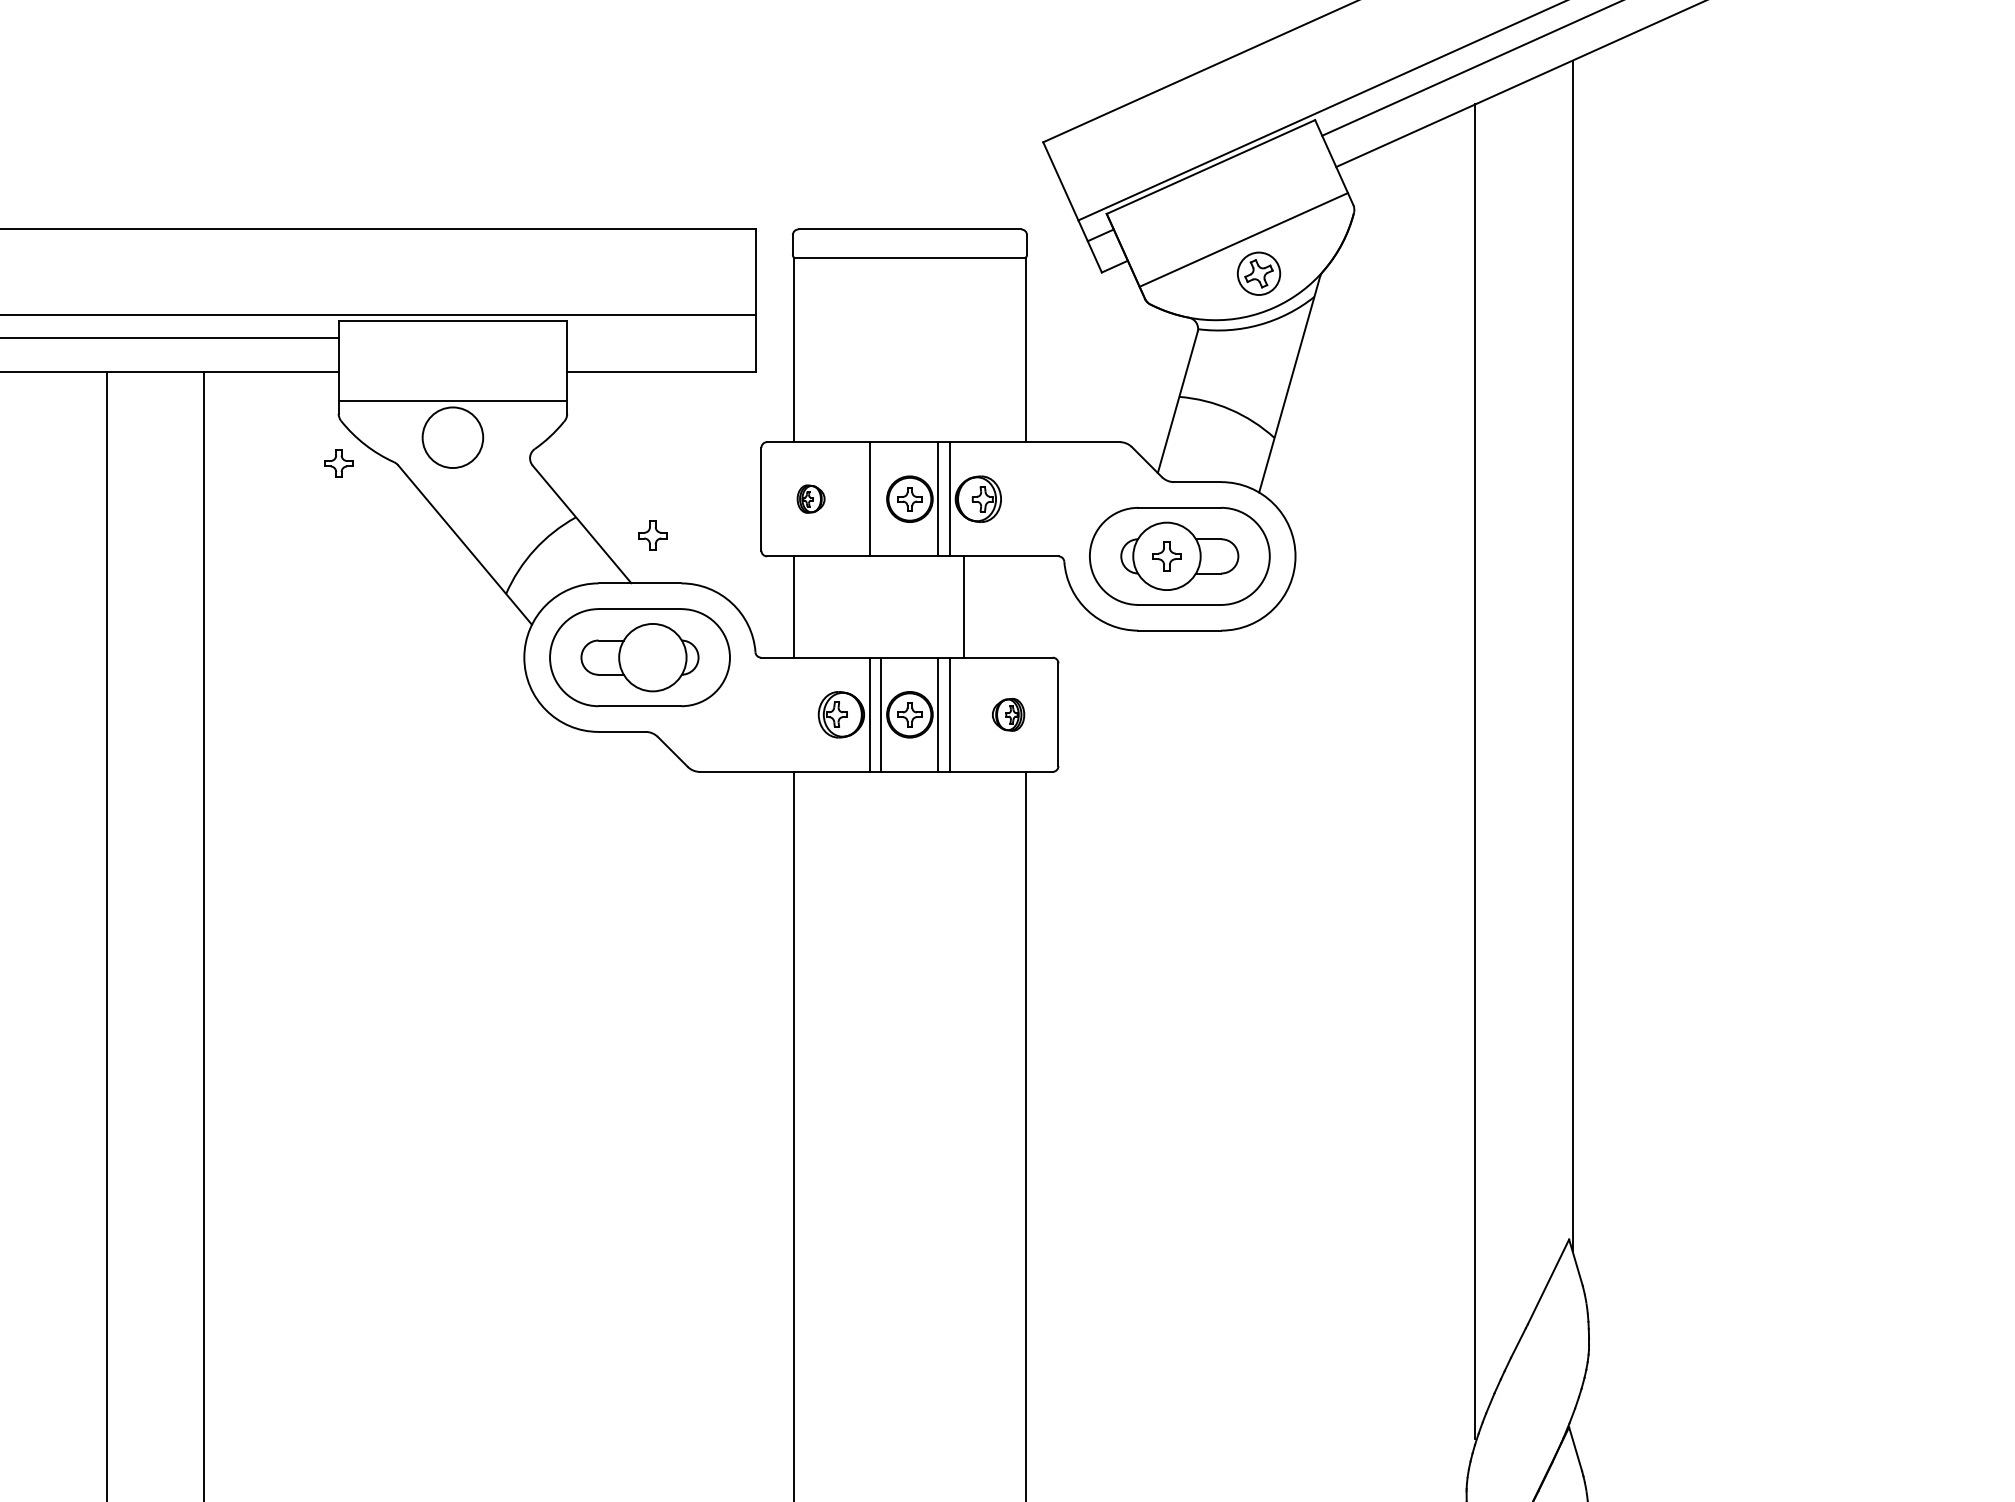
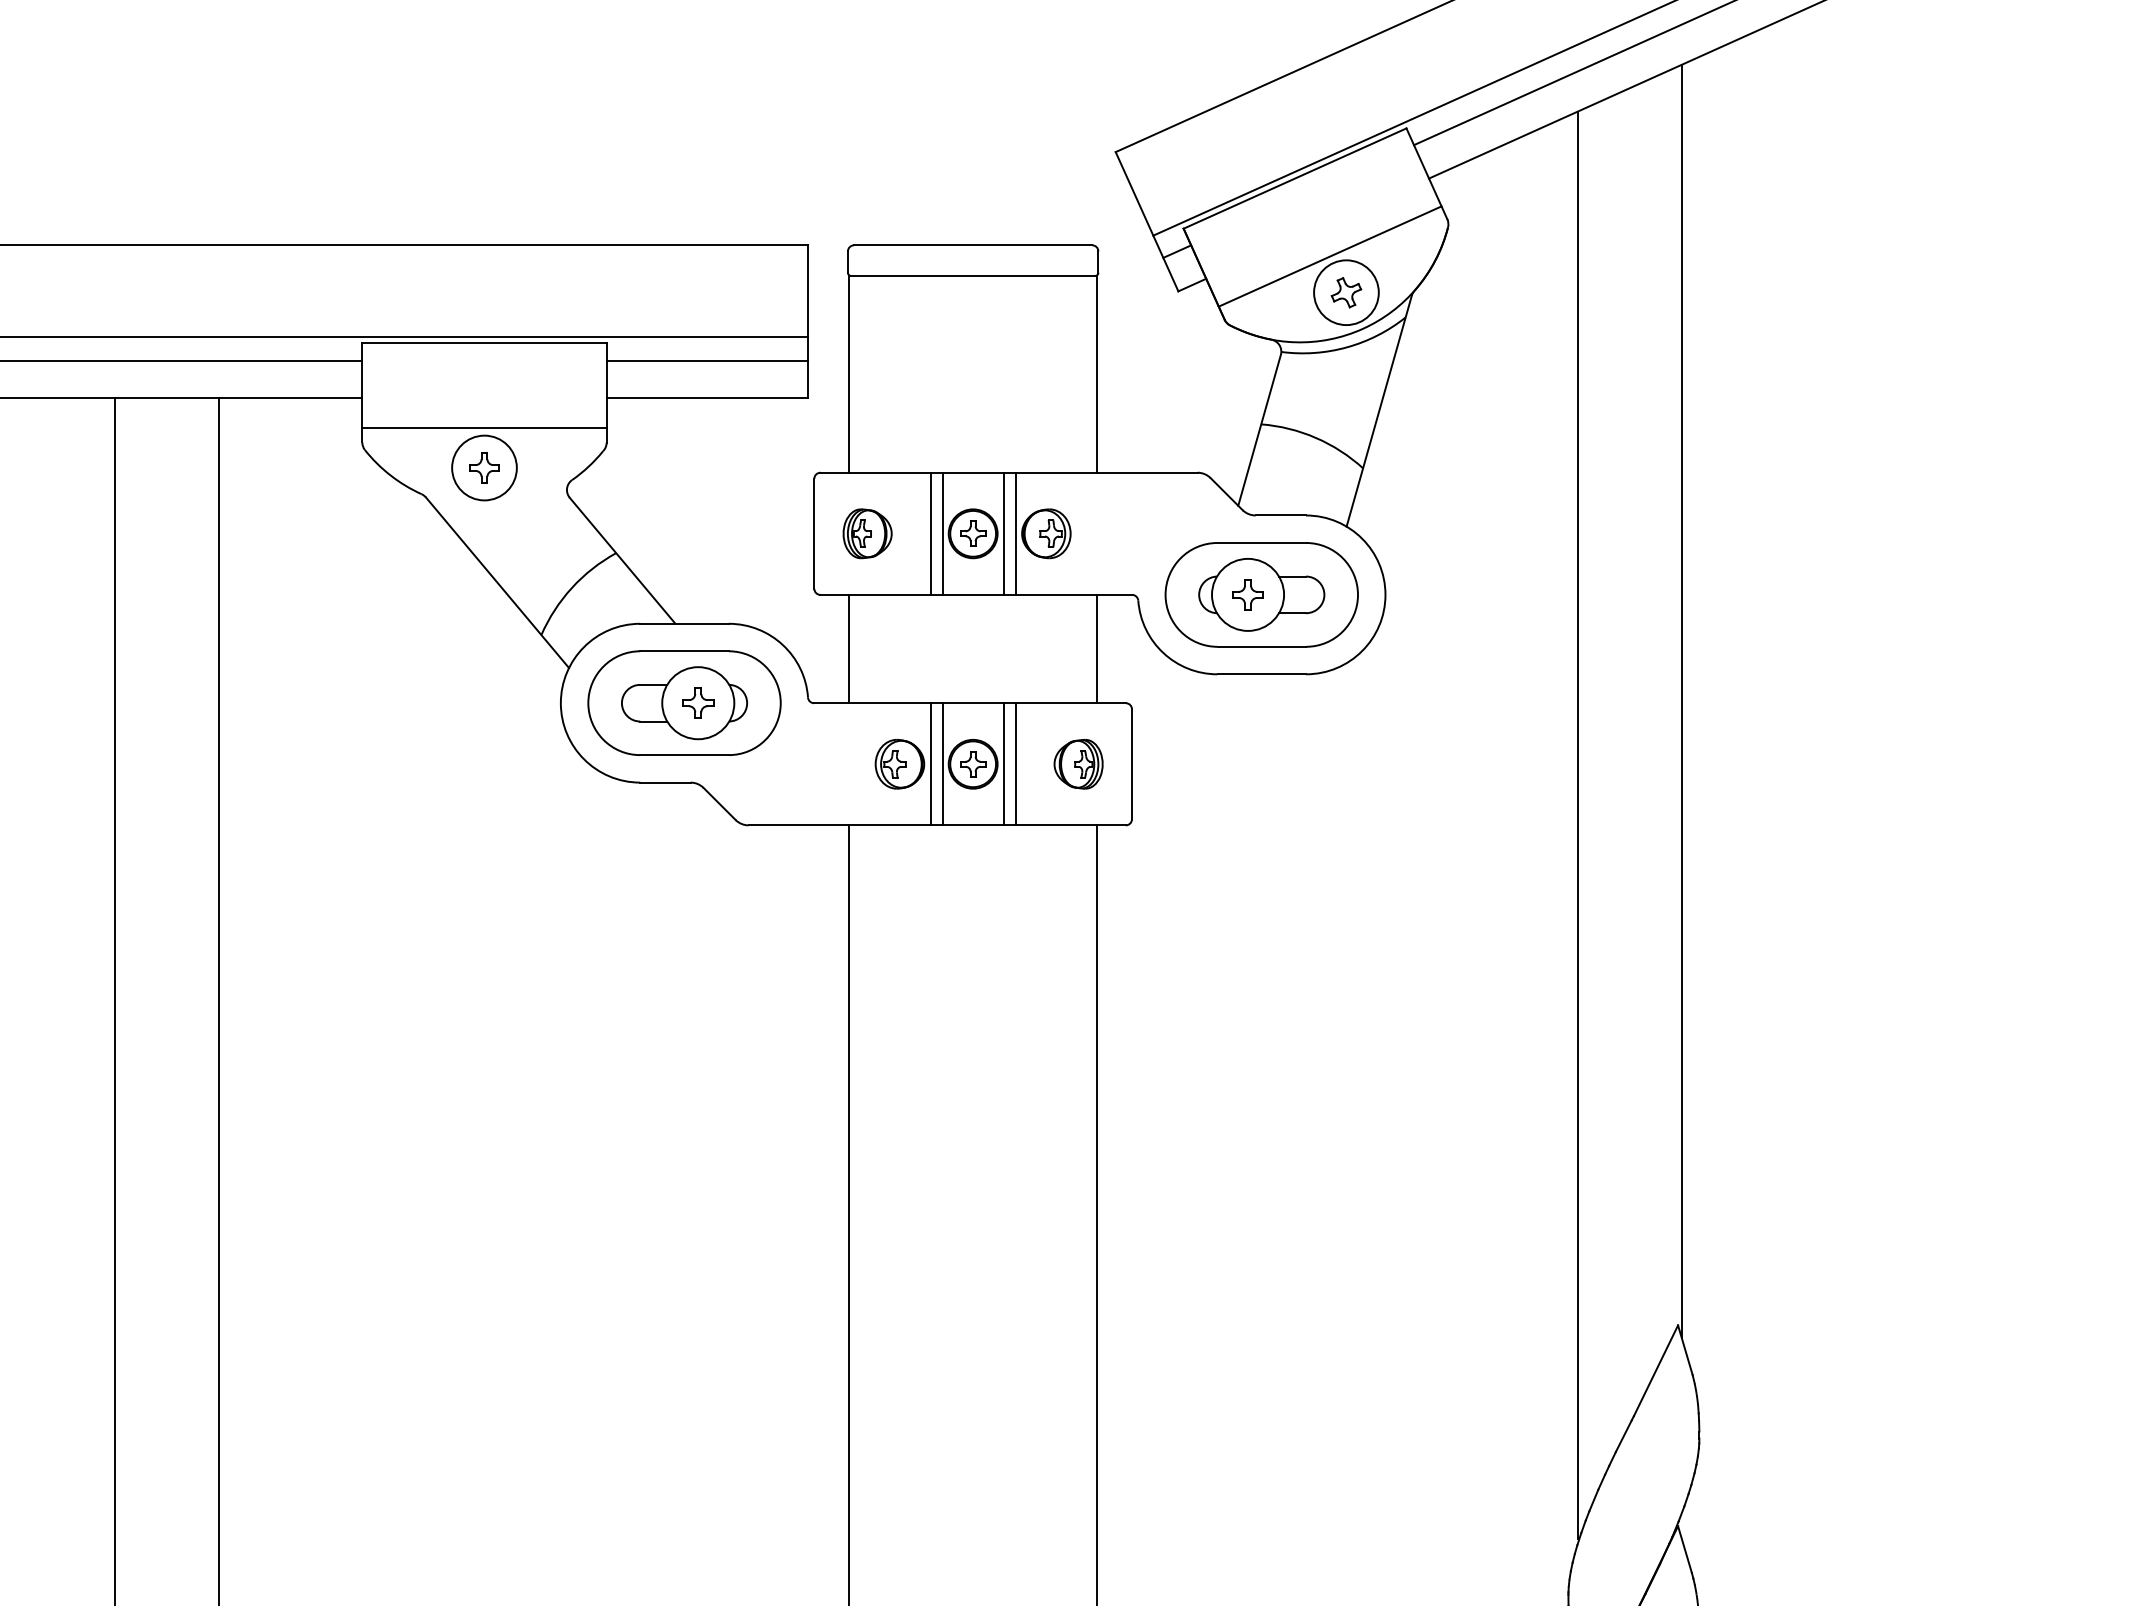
circle: (1258, 273) -> (1345, 292), size x1.43
line: (661, 337) -> (707, 360), added
part: (338, 463) -> (484, 467), moved
part: (810, 498) -> (866, 533), size x1.67
line: (881, 499) -> (942, 534), added
part: (652, 535) -> (697, 703), moved
line: (963, 606) -> (1096, 648), moved
part: (1008, 714) -> (1078, 763), size x1.43

